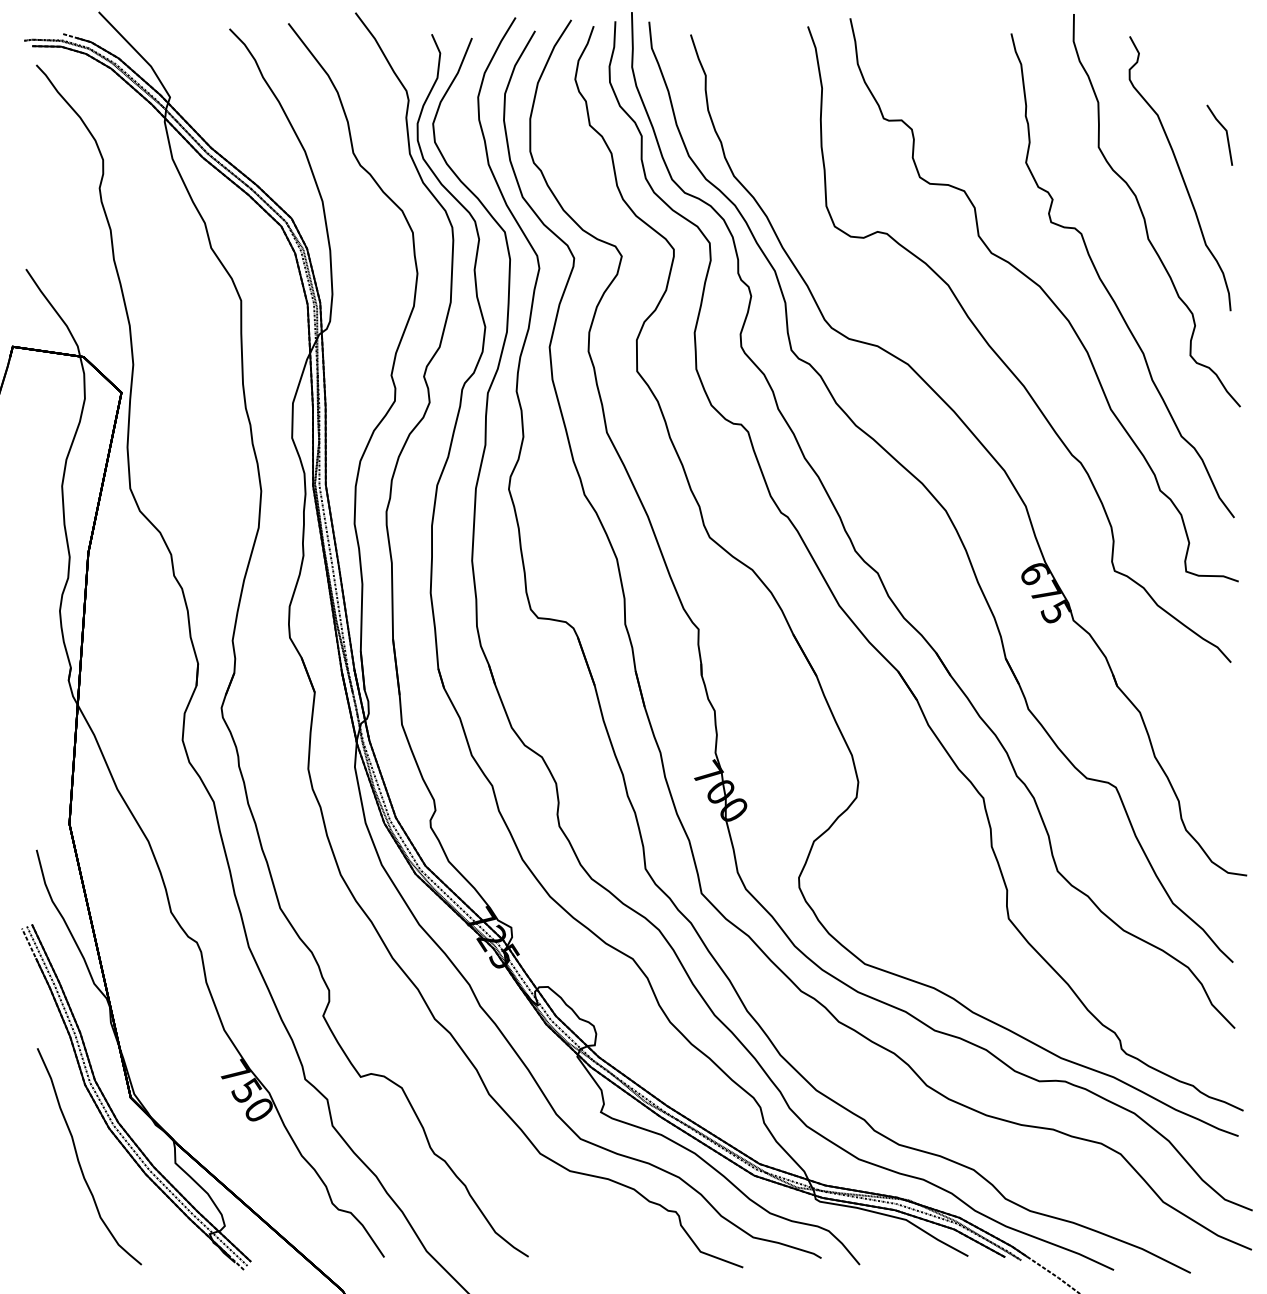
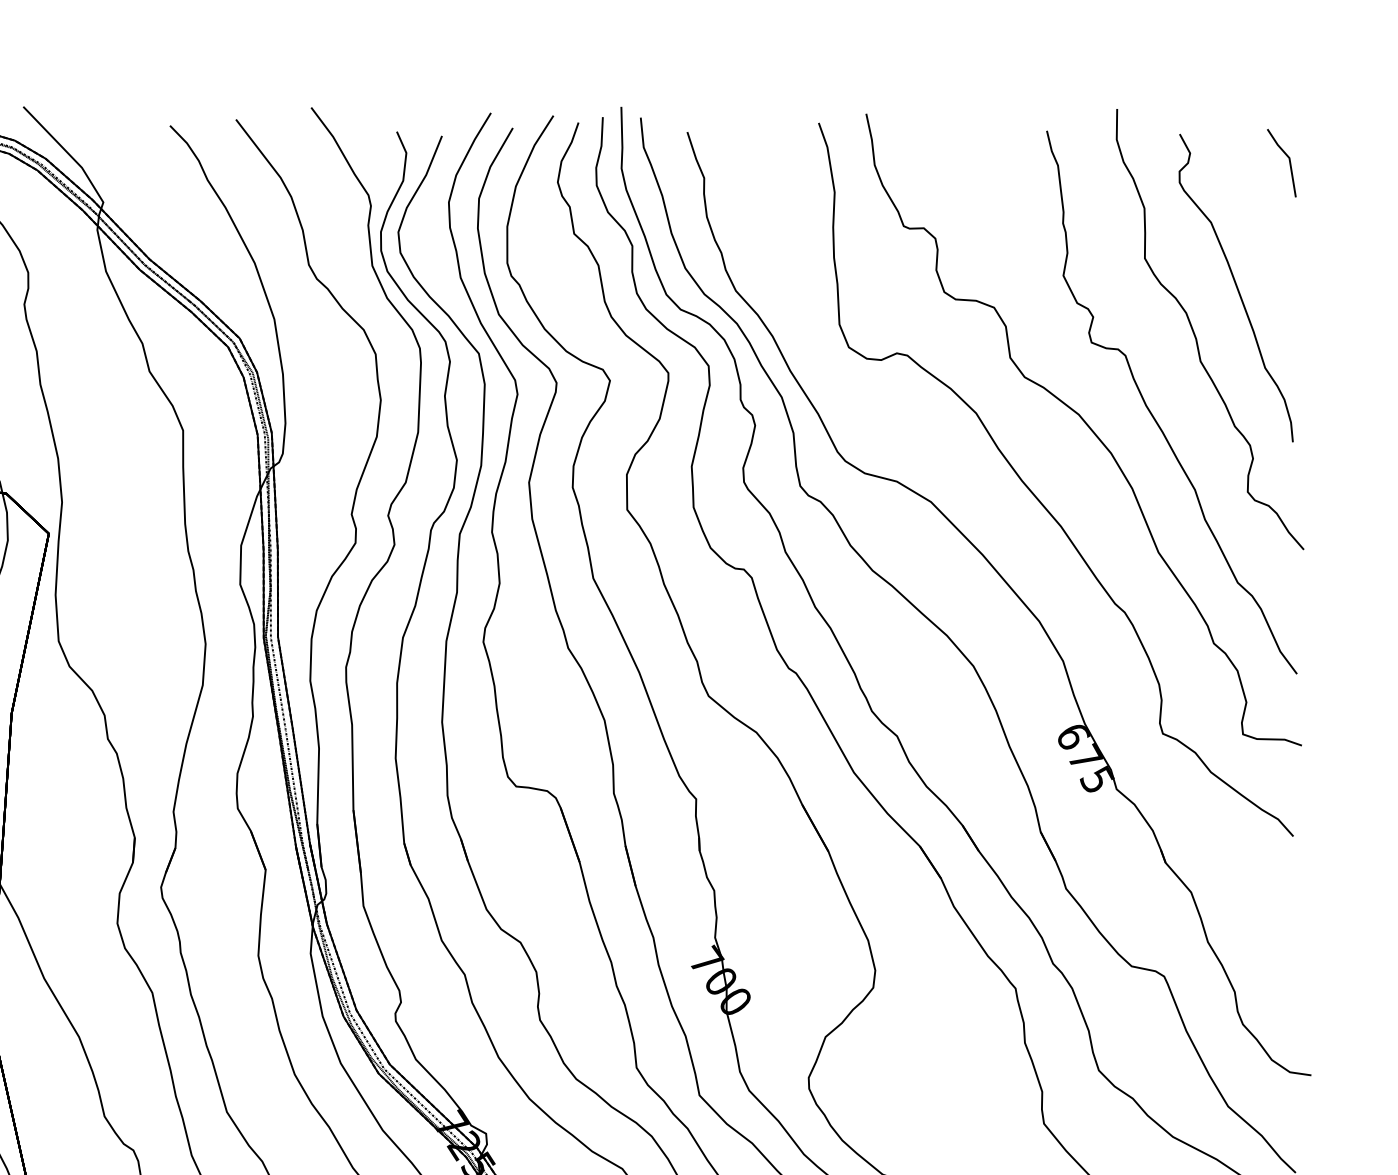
part: (1225, 131) -> (1288, 158), moved

